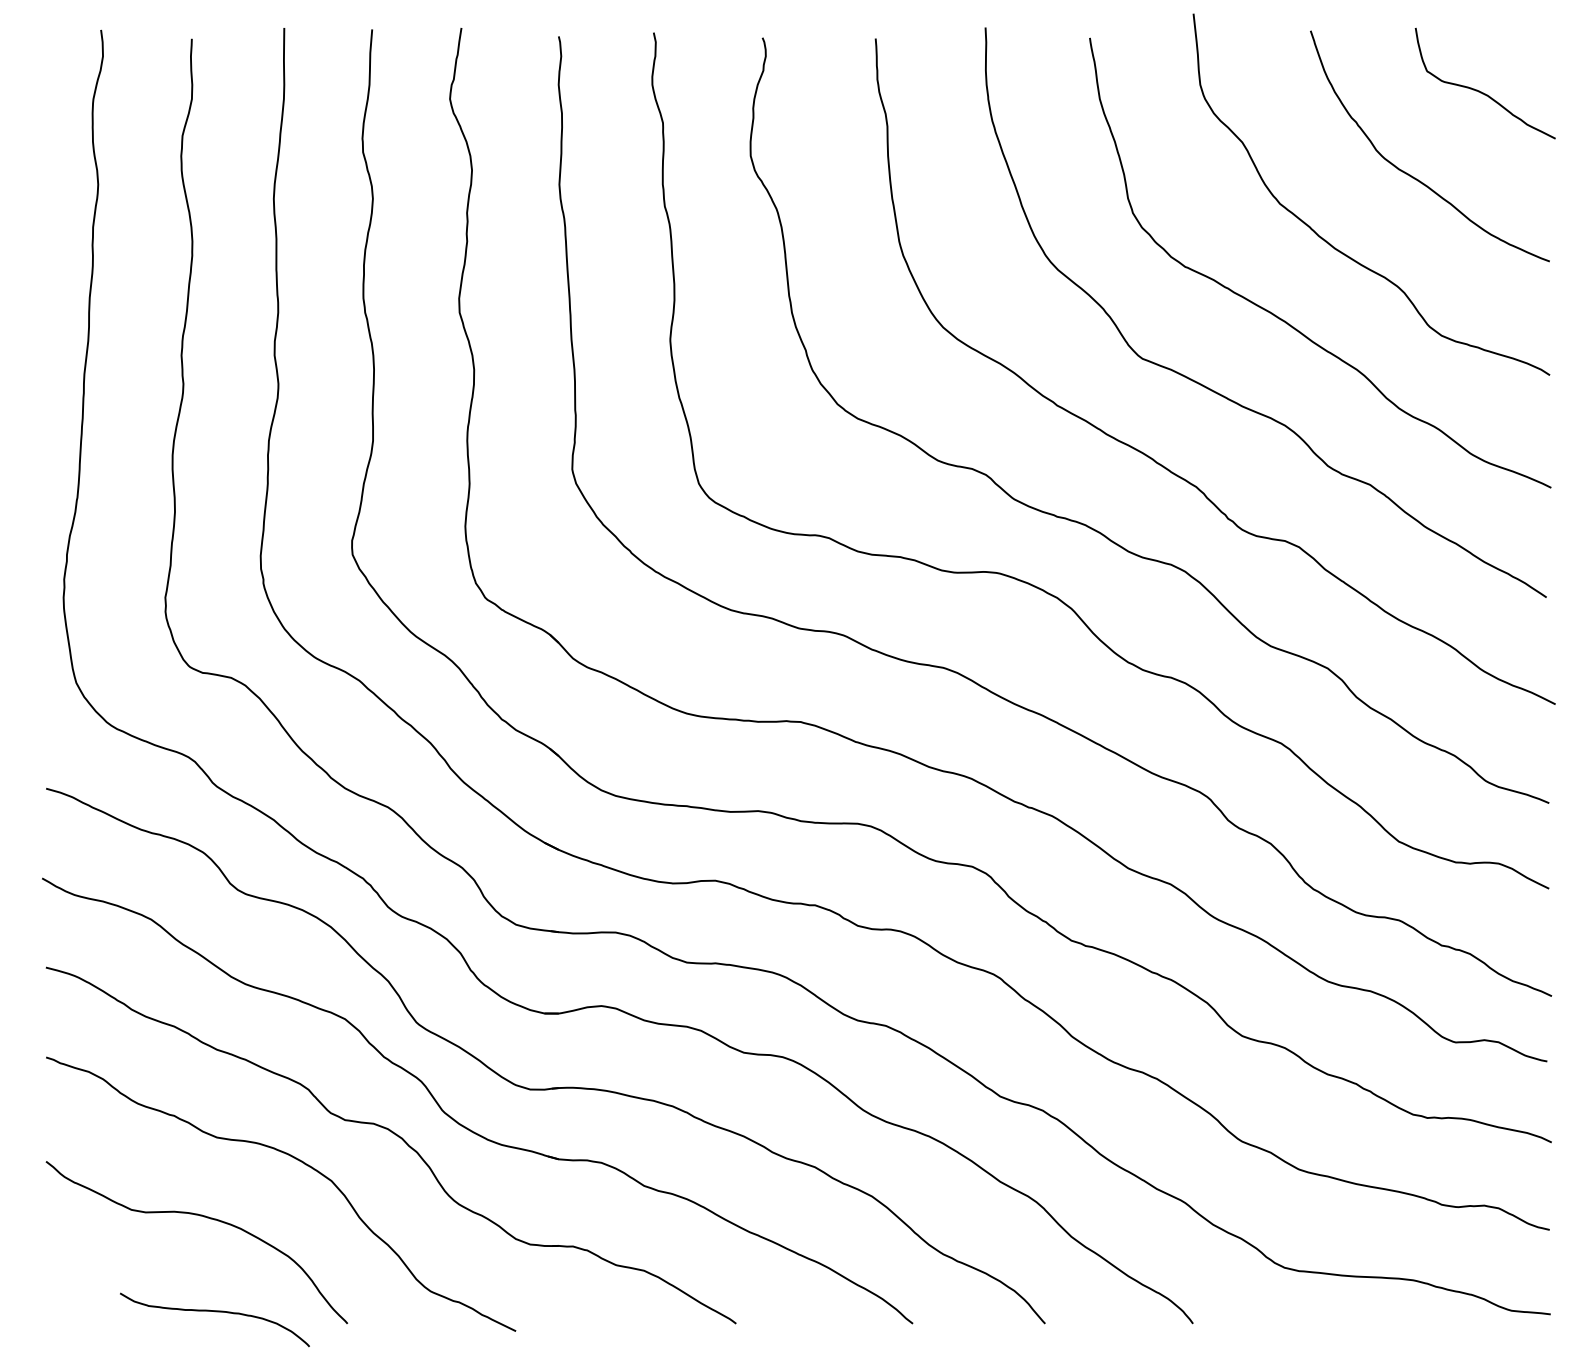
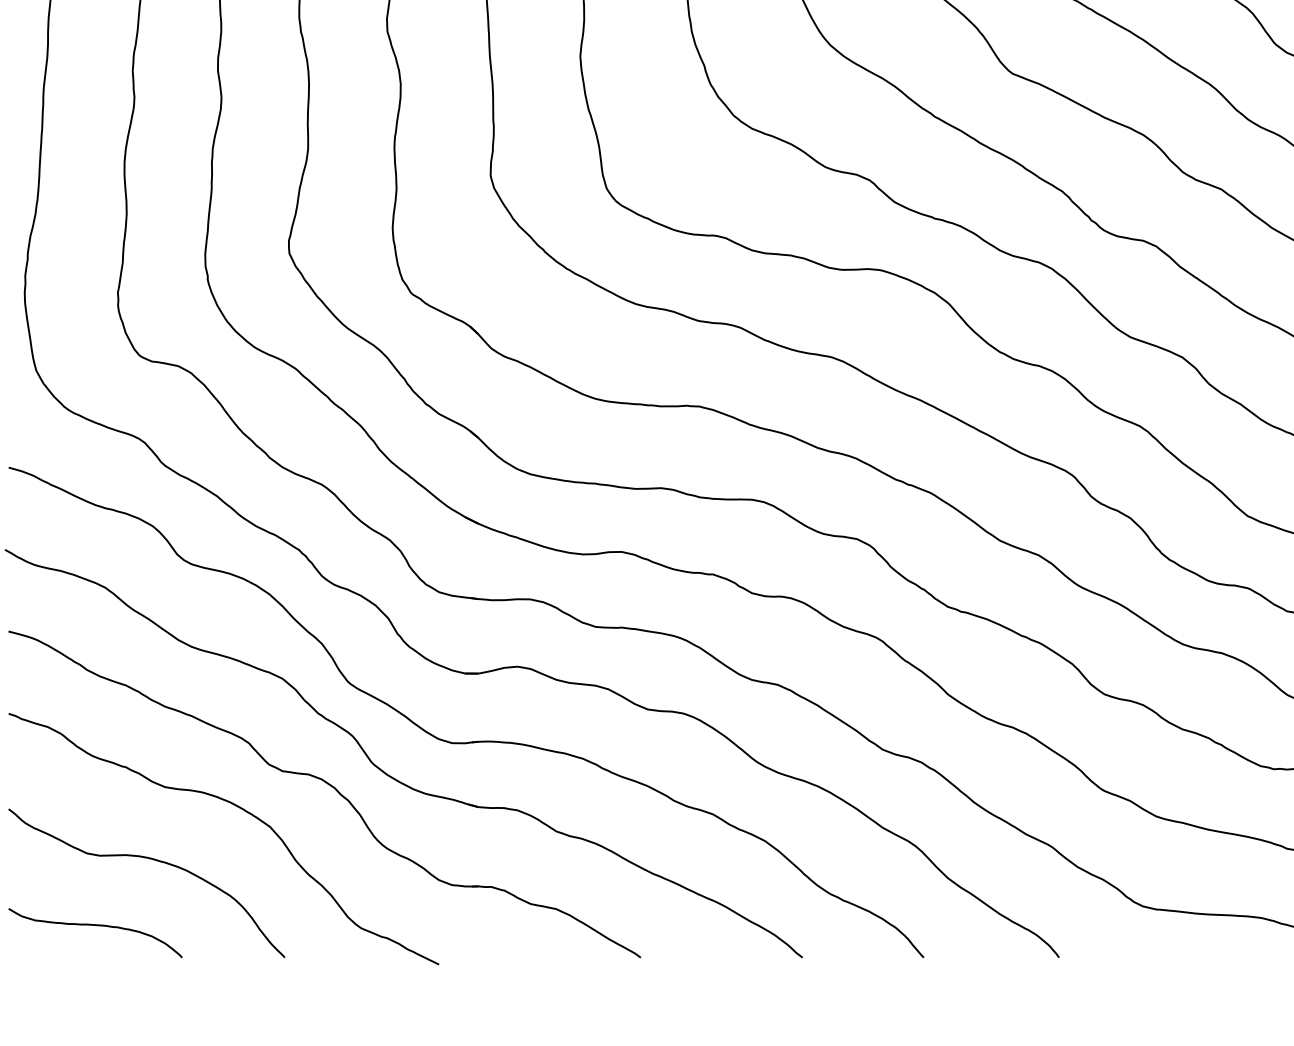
curve: (215, 1312) -> (96, 926), moved

